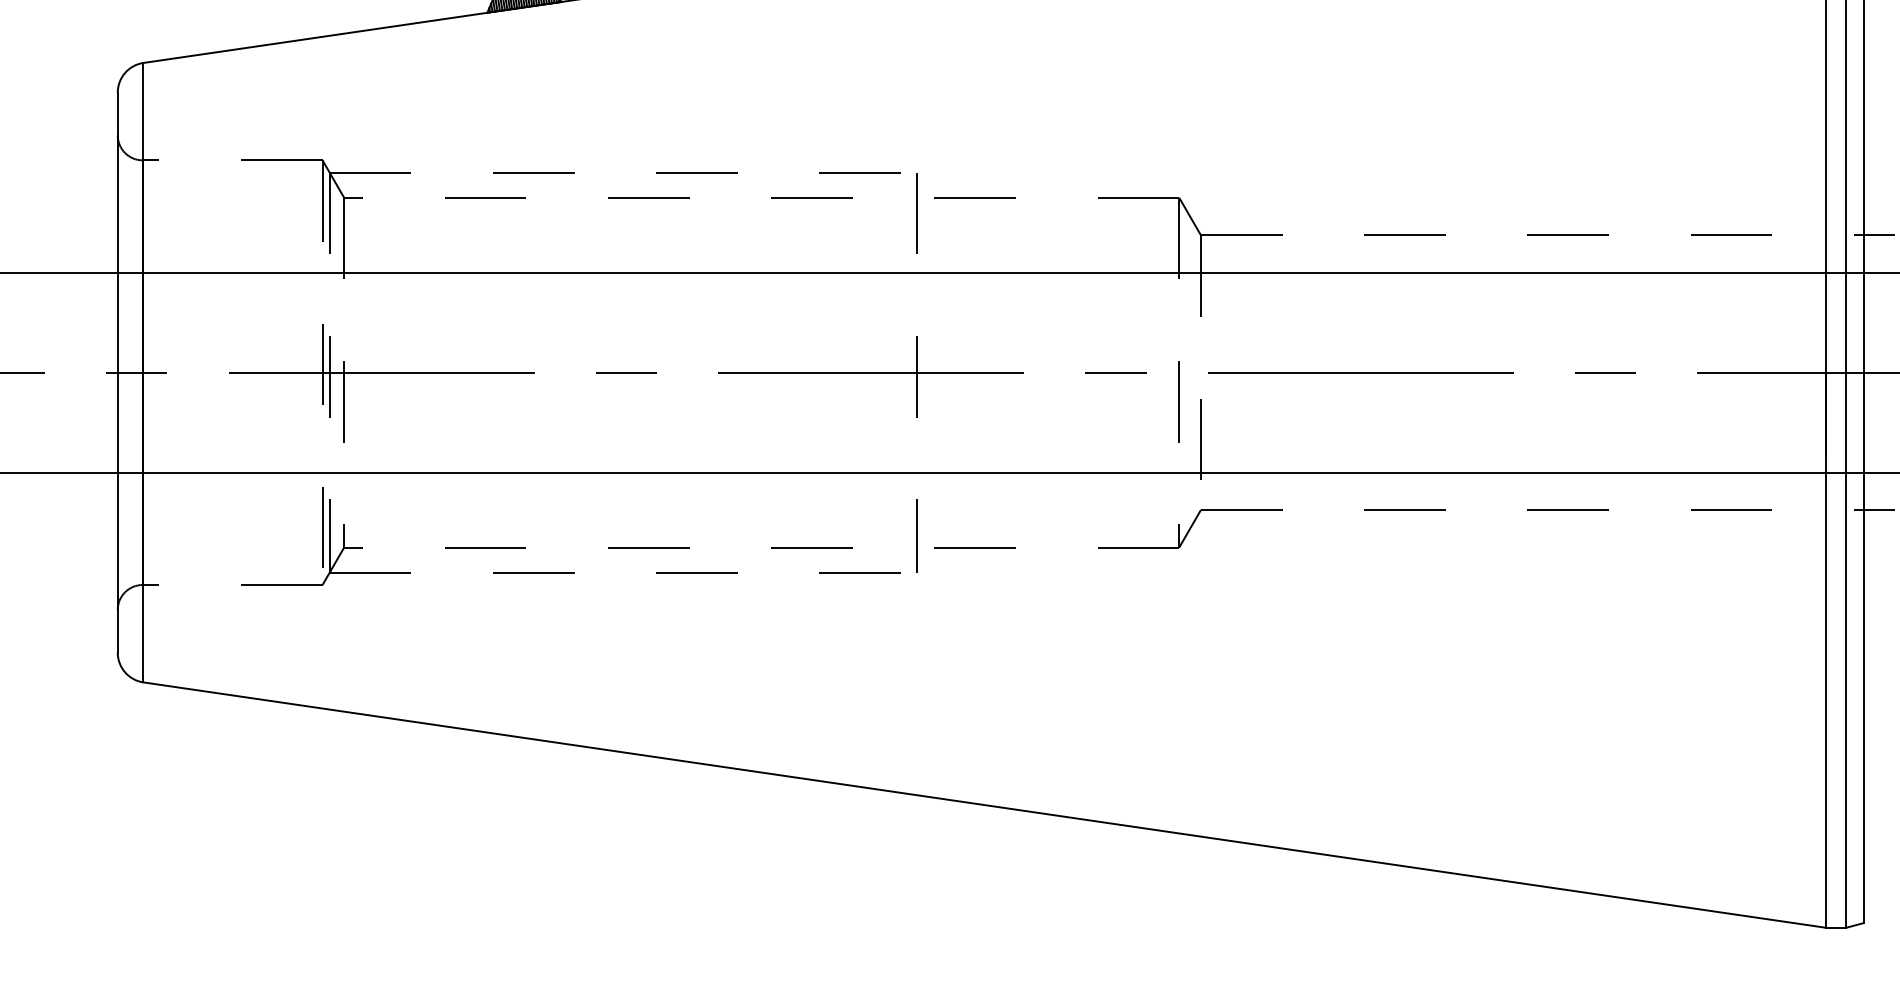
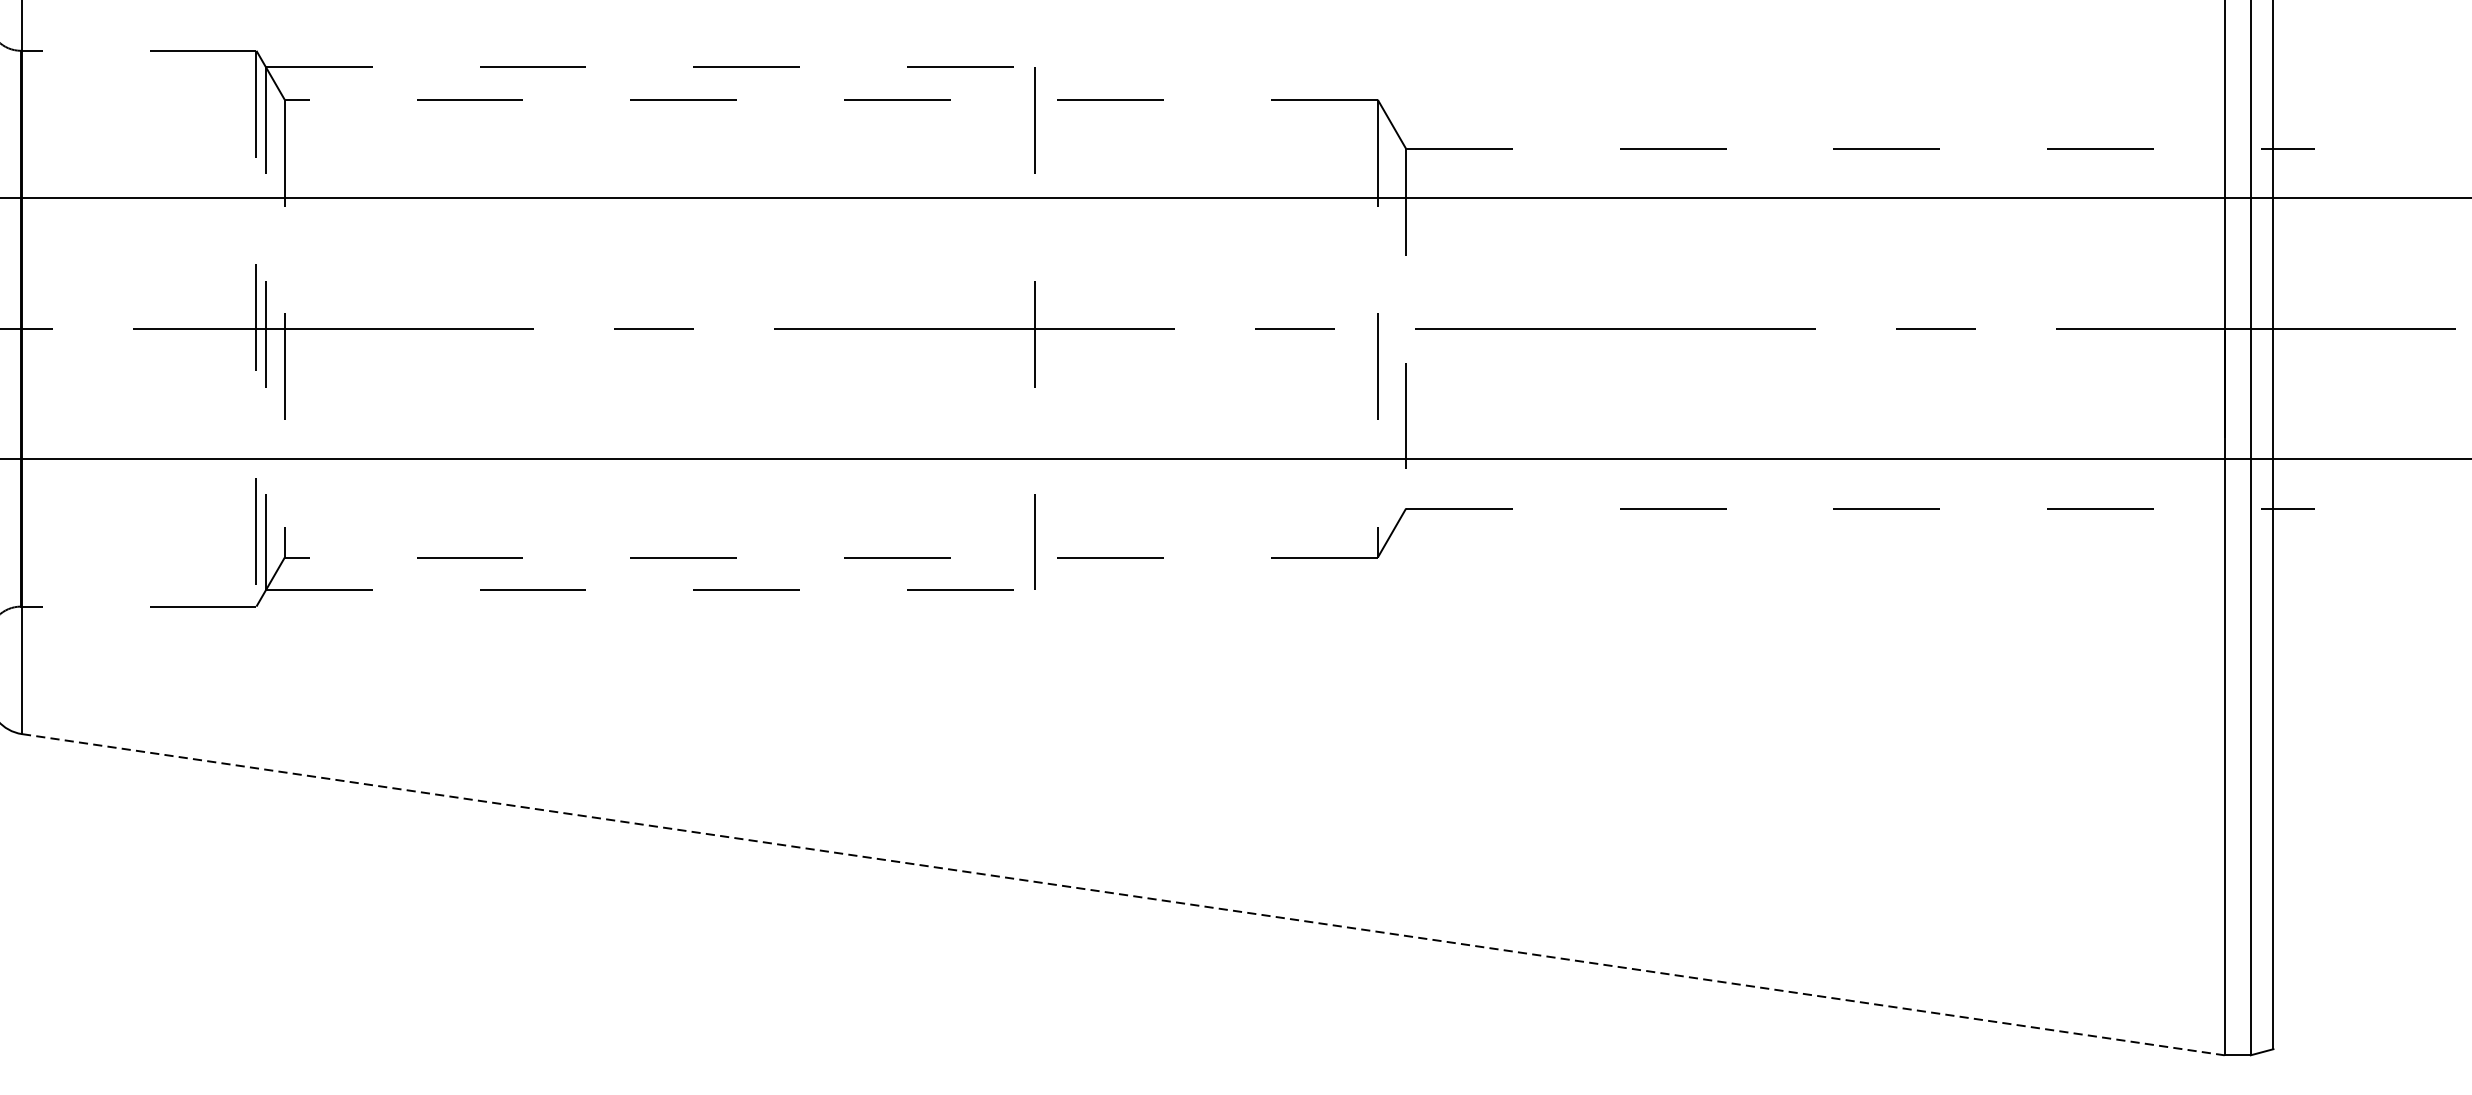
line: (985, 805) -> (1124, 895), solid -> dashed

